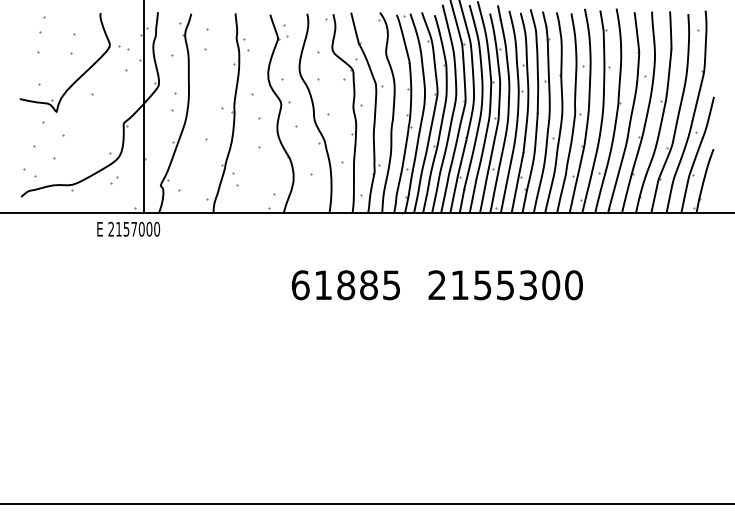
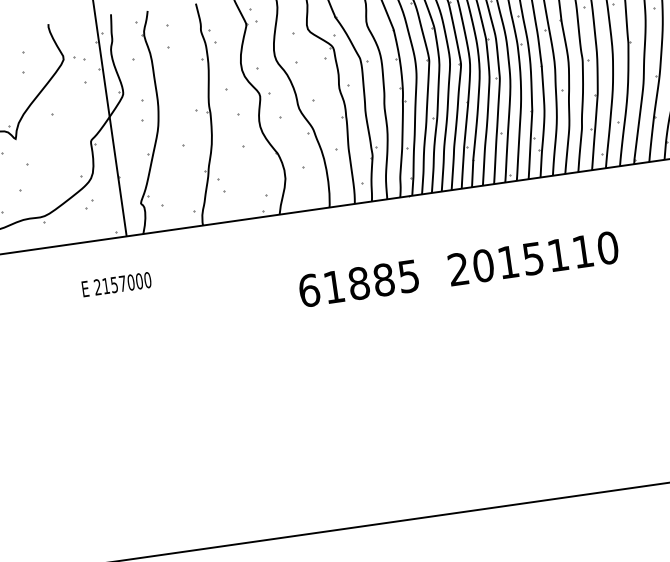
text: (128, 228) -> (116, 283), moved
text: (505, 285) -> (533, 258), 2155300 -> 2015110

